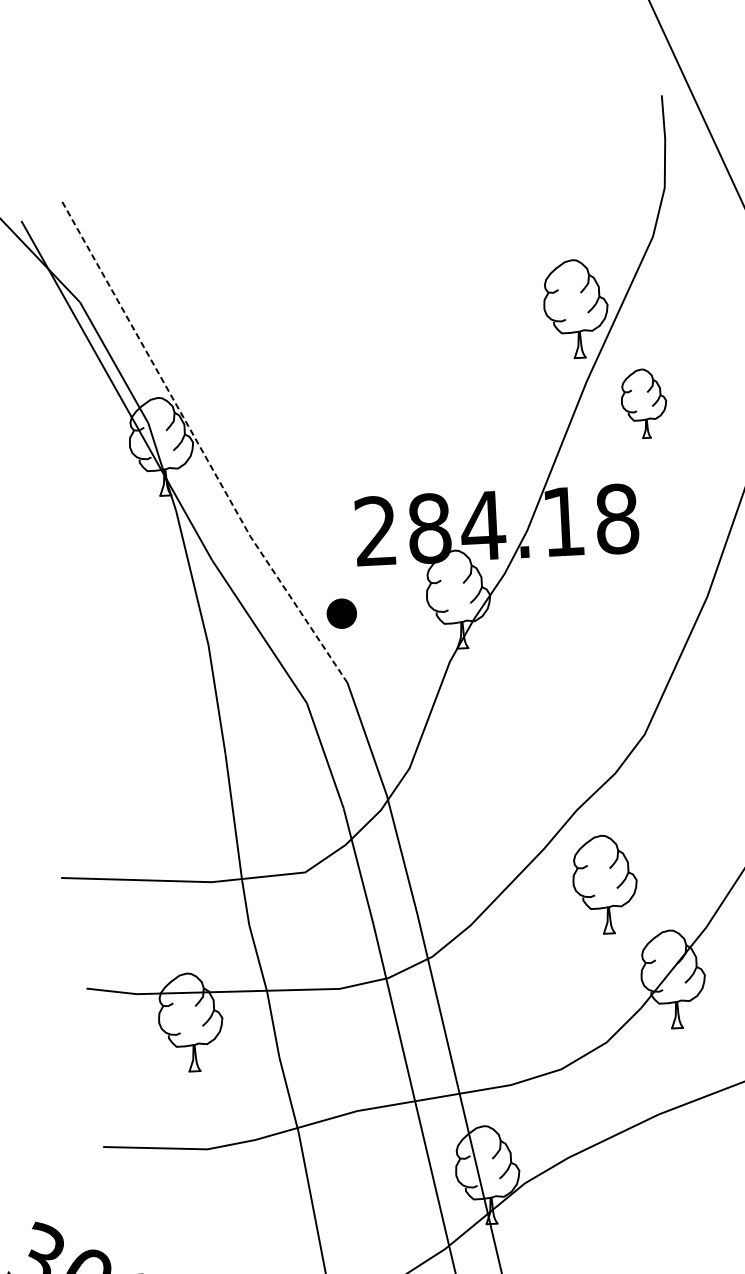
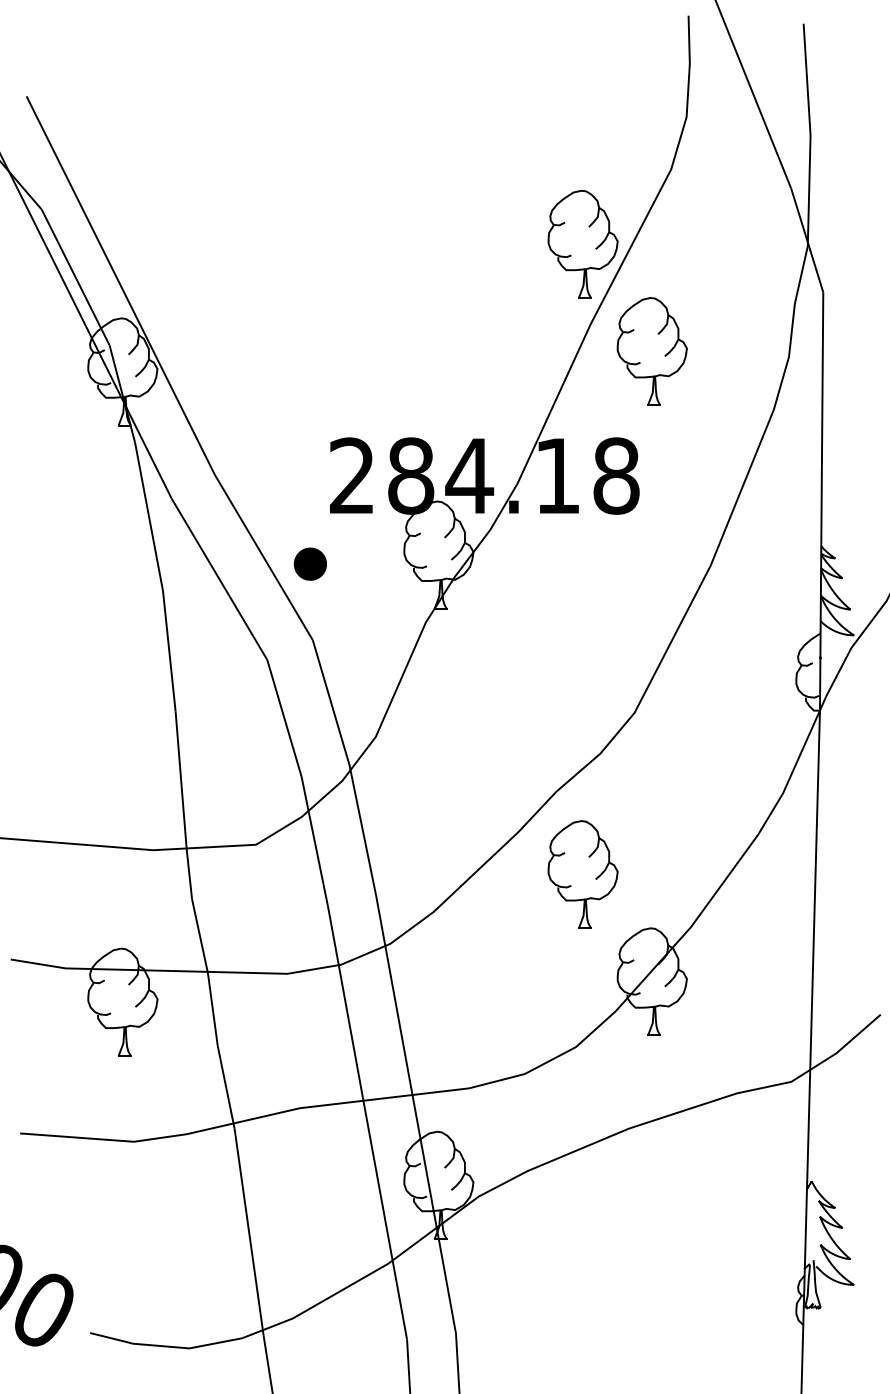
part: (643, 403) -> (651, 351), size x1.43
line: (198, 445) -> (163, 372), dashed -> solid

